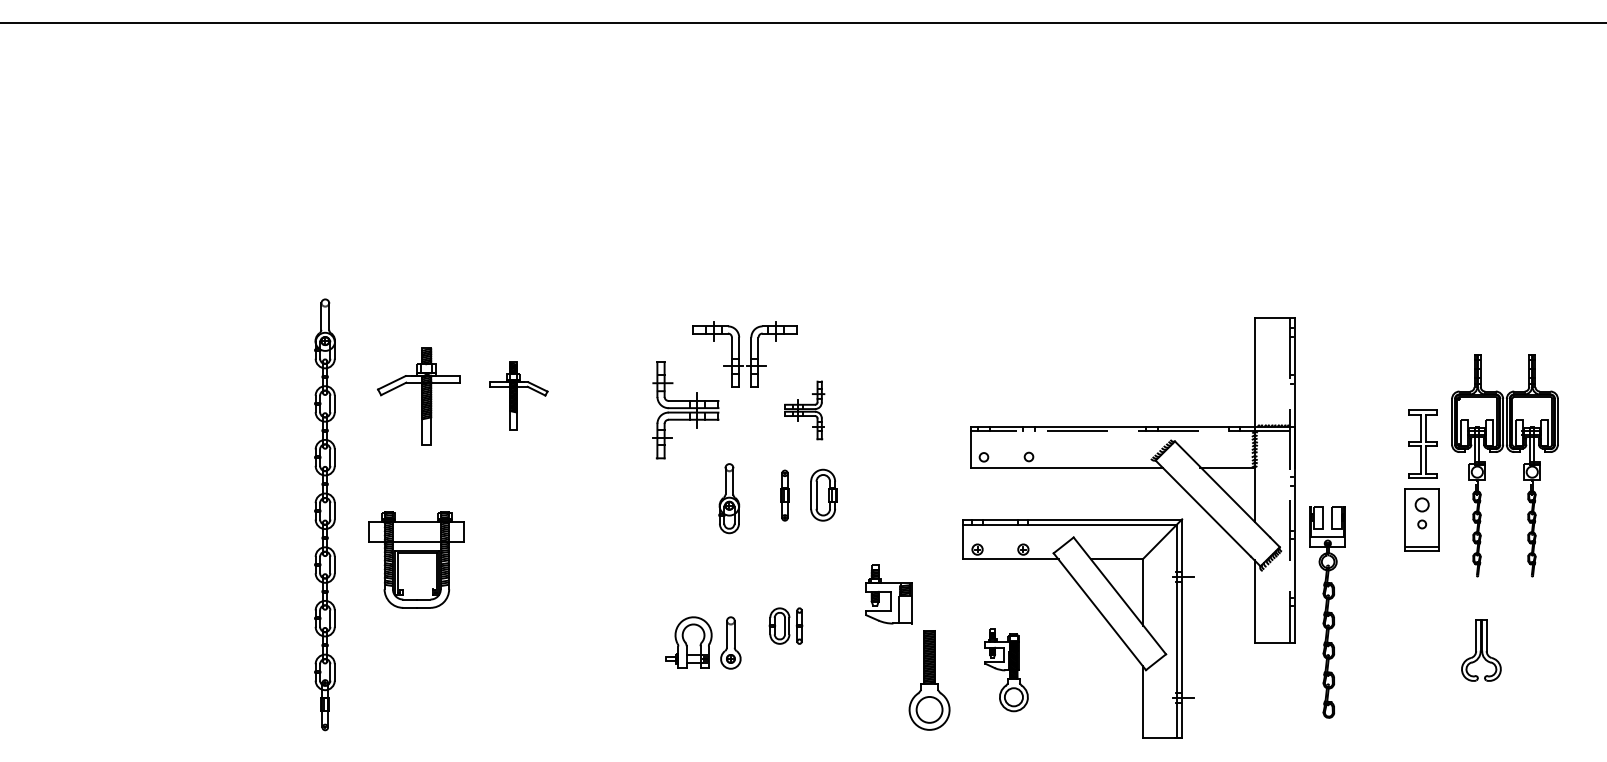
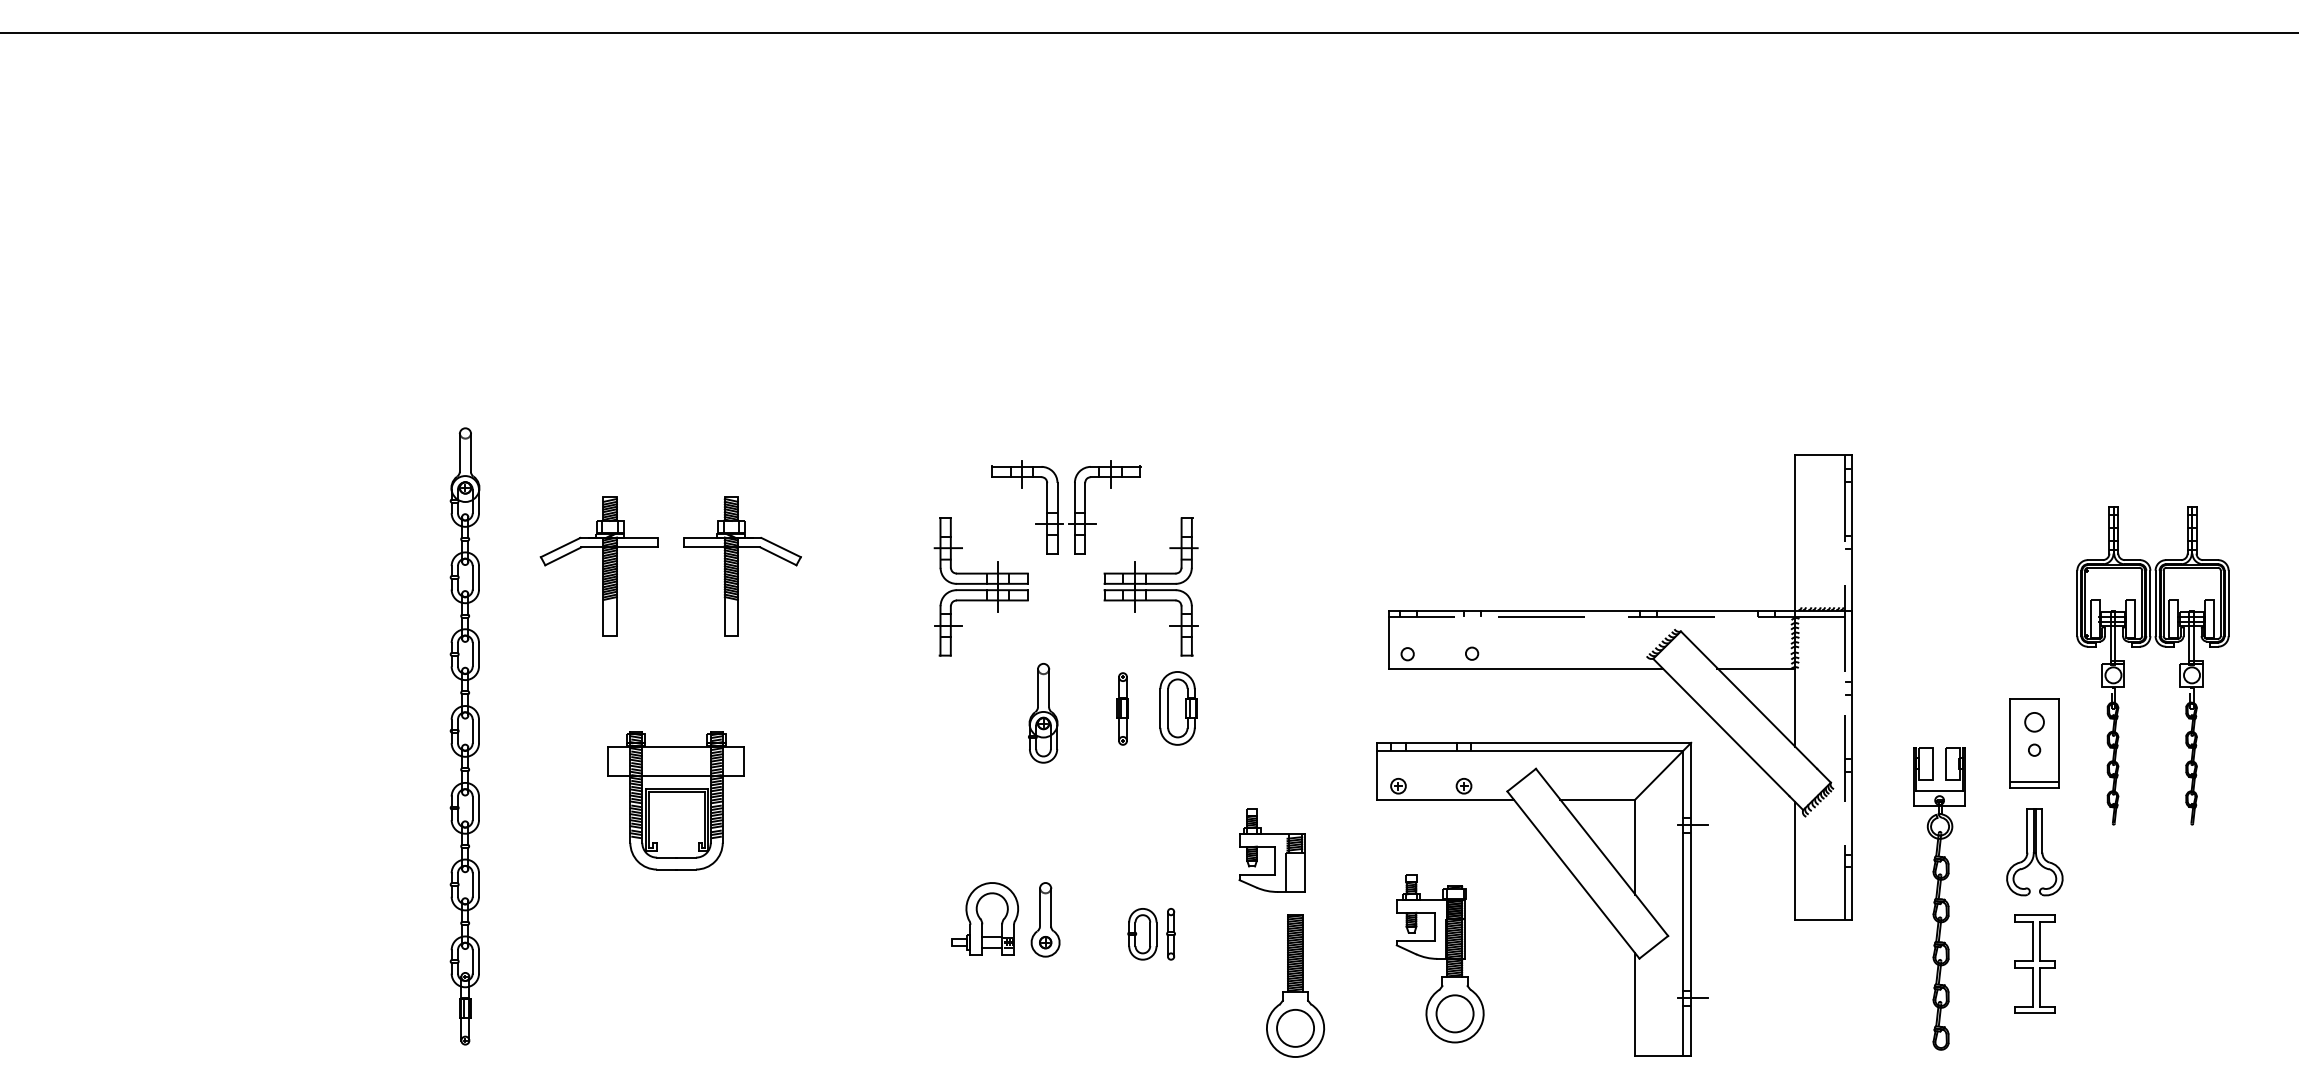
part: (518, 396) -> (741, 567), size x1.43
part: (804, 410) -> (1150, 587), size x1.67
part: (1422, 443) -> (2034, 963), moved
part: (416, 559) -> (676, 800), moved
part: (1327, 612) -> (1939, 899), moved
part: (785, 625) -> (1150, 933), moved
part: (1481, 650) -> (2034, 851), moved
part: (1006, 670) -> (1439, 959), size x1.43
part: (929, 680) -> (1295, 986), moved

